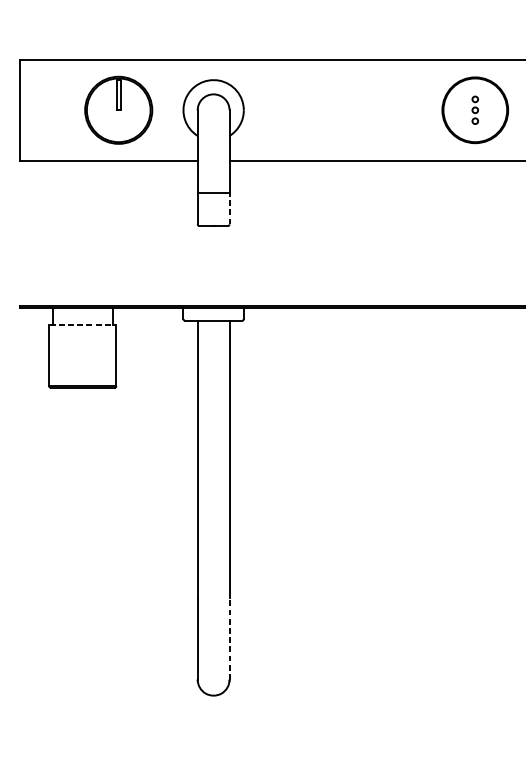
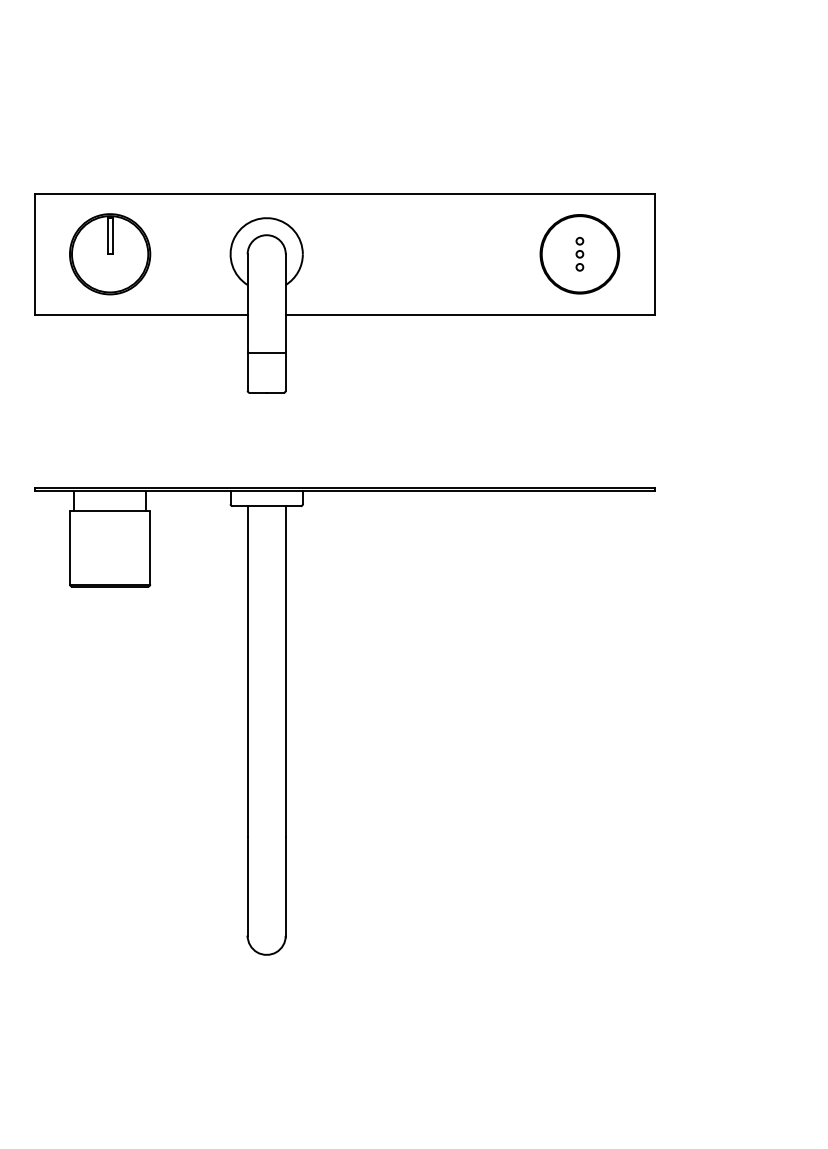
part: (119, 110) -> (110, 254), moved
line: (229, 207) -> (285, 370), dashed -> solid
line: (83, 325) -> (110, 511), dashed -> solid
line: (229, 638) -> (285, 886), dashed -> solid

